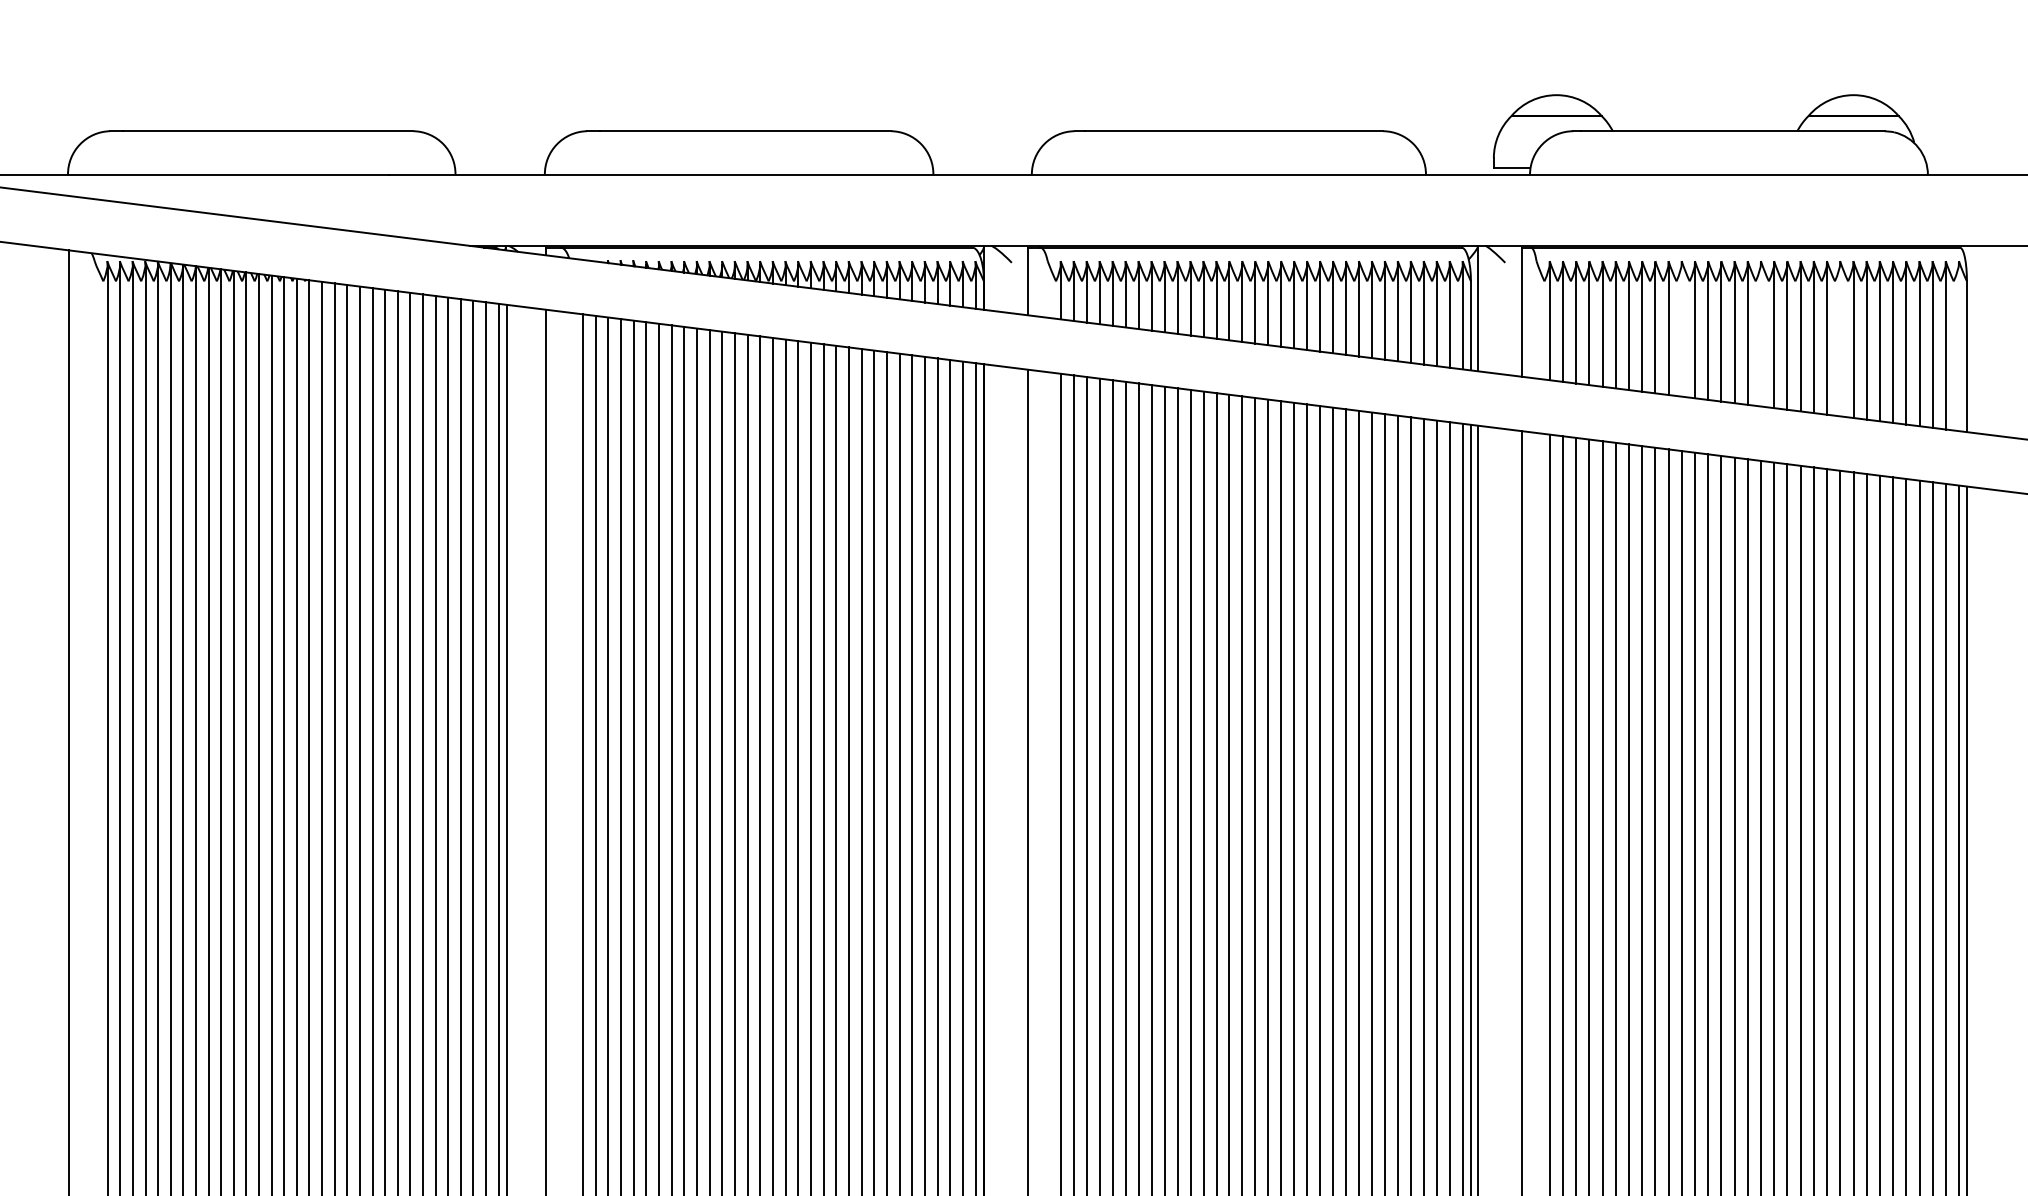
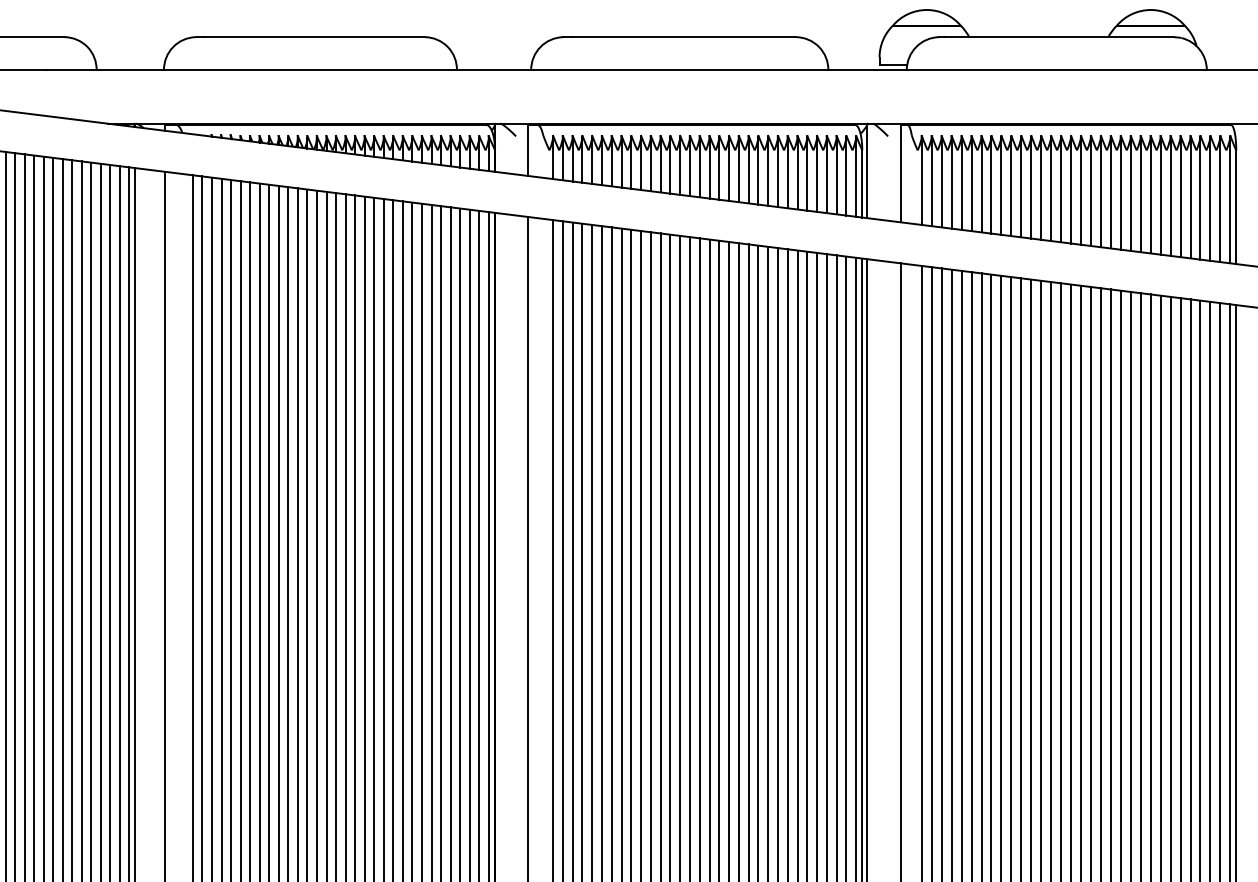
line: (1681, 329) -> (1021, 186), added
line: (1761, 334) -> (1081, 190), added
line: (1840, 339) -> (1140, 194), added
line: (1959, 347) -> (1230, 200), added

